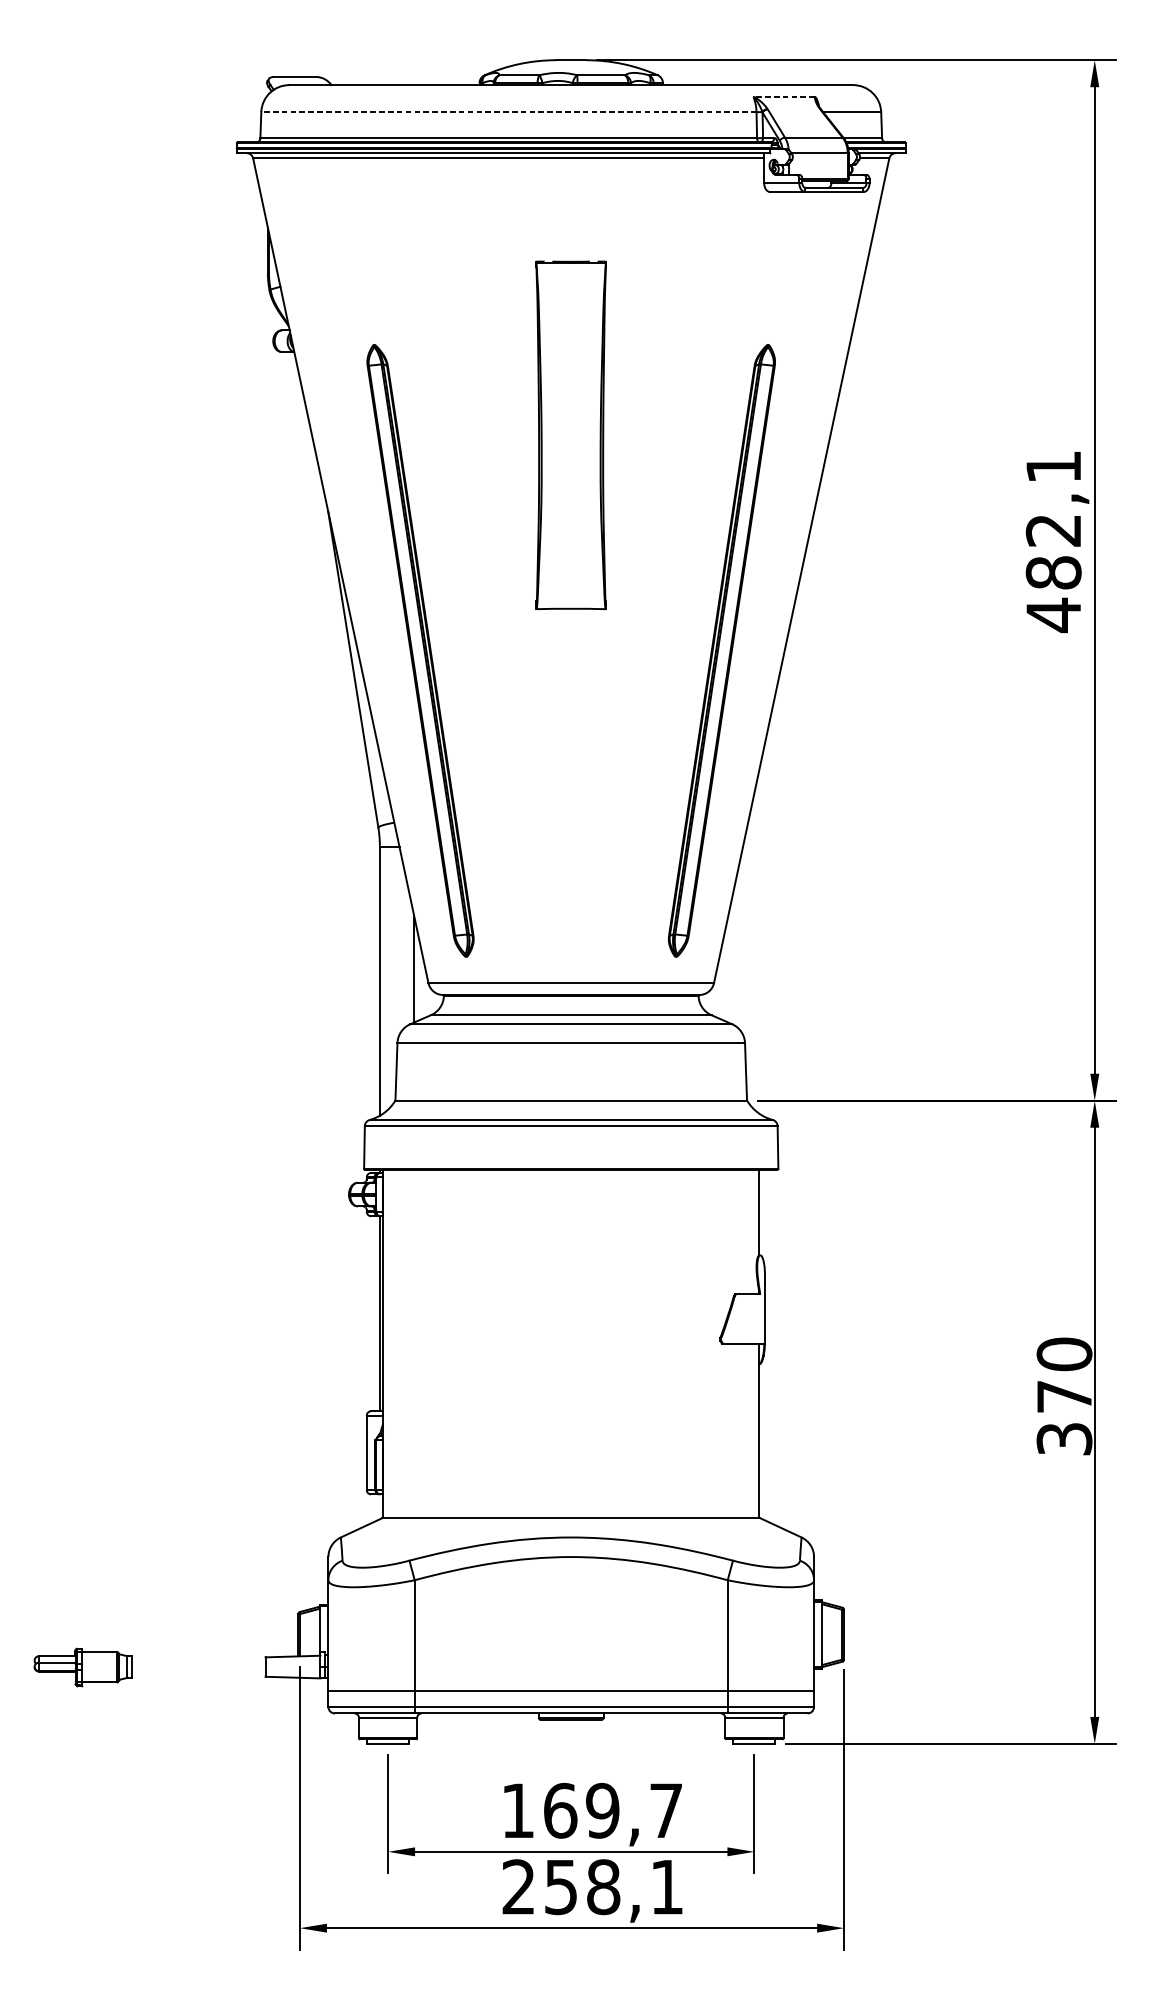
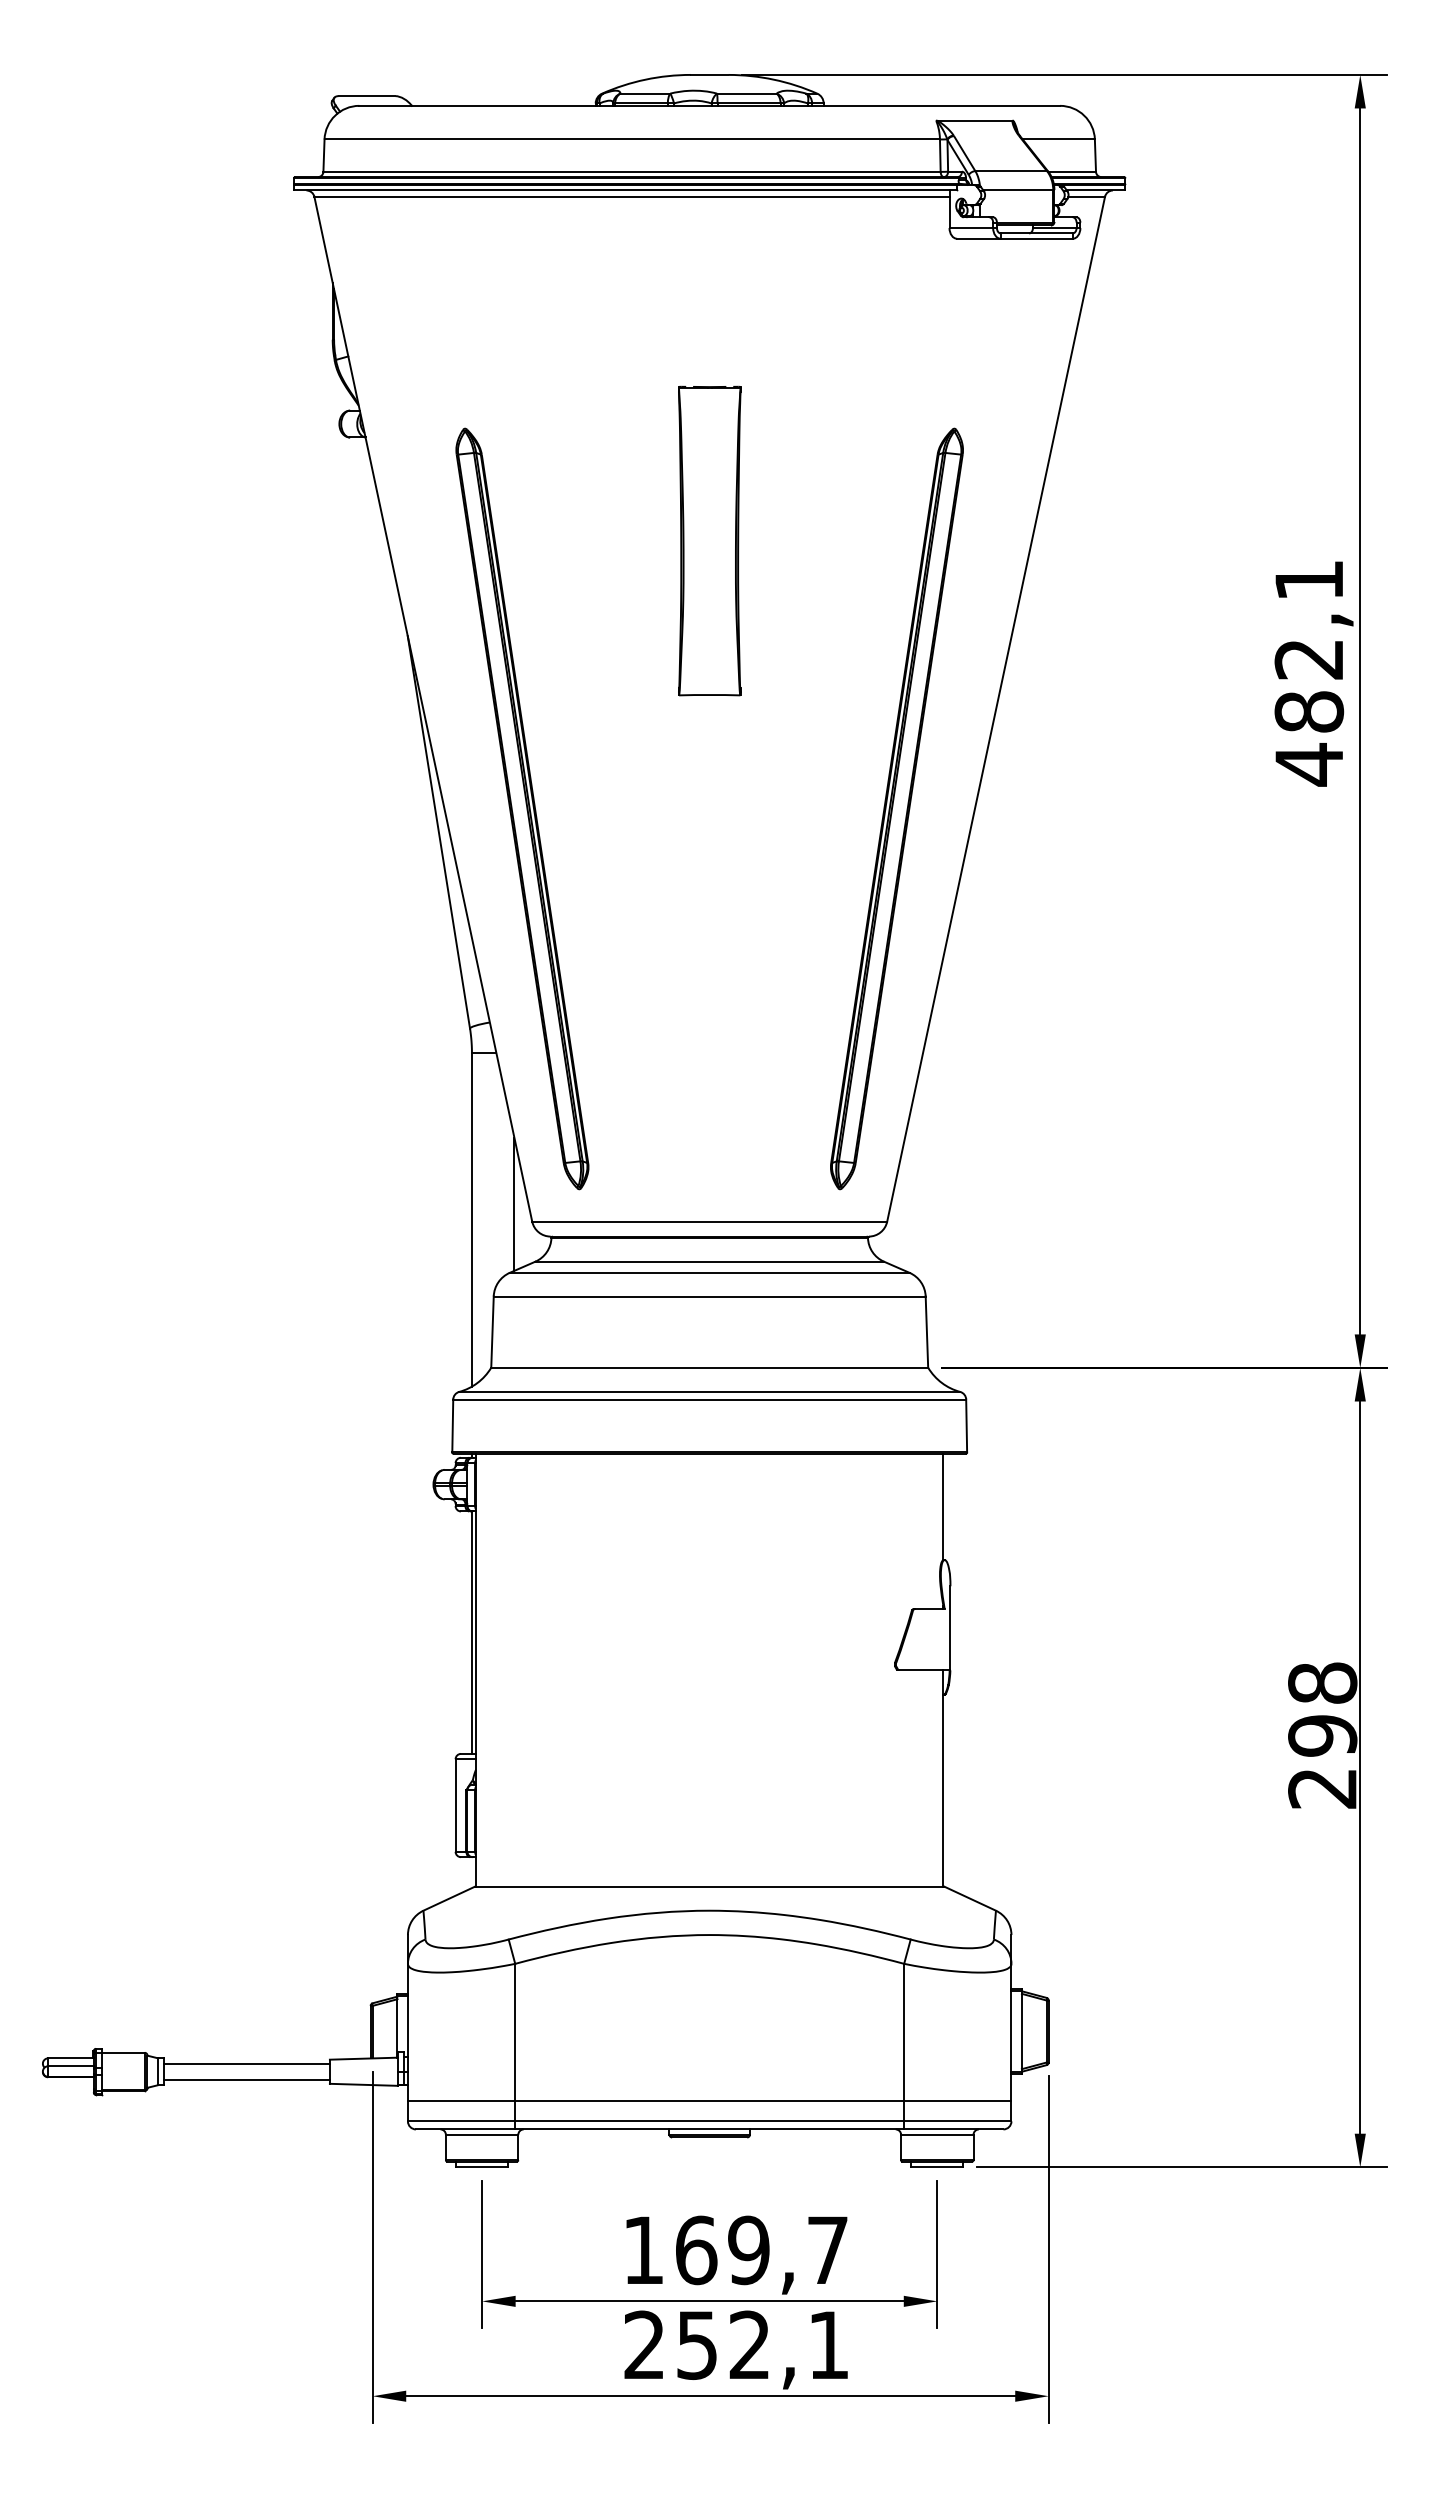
line: (784, 96) -> (974, 120), dashed -> solid
line: (509, 112) -> (632, 139), dashed -> solid
part: (571, 434) -> (709, 540), size x0.71
text: (1064, 1396) -> (1322, 1735), 370 -> 298
line: (198, 1660) -> (246, 2063), added
line: (198, 1673) -> (246, 2079), added
text: (603, 1886) -> (749, 2344), 258,1 -> 252,1

